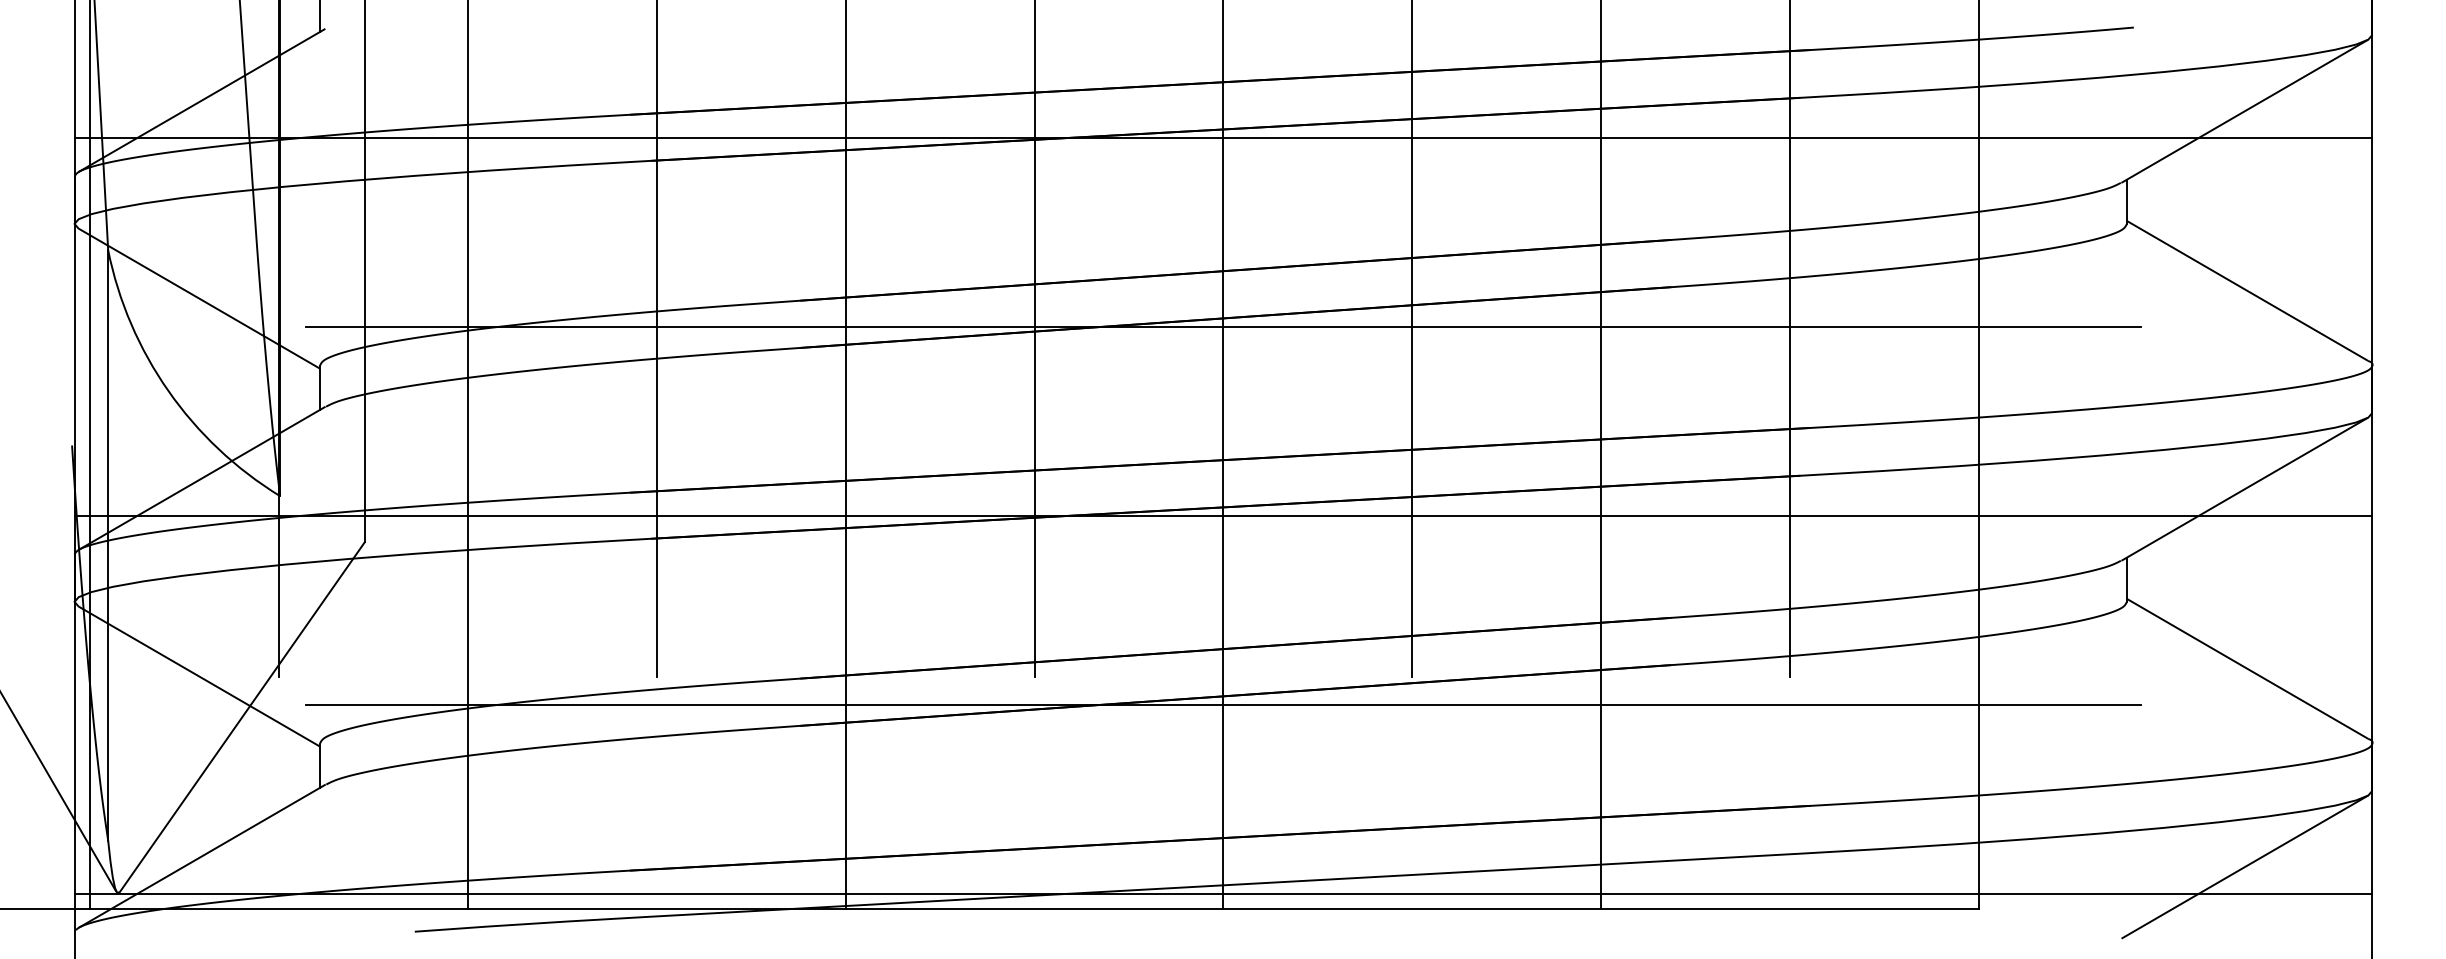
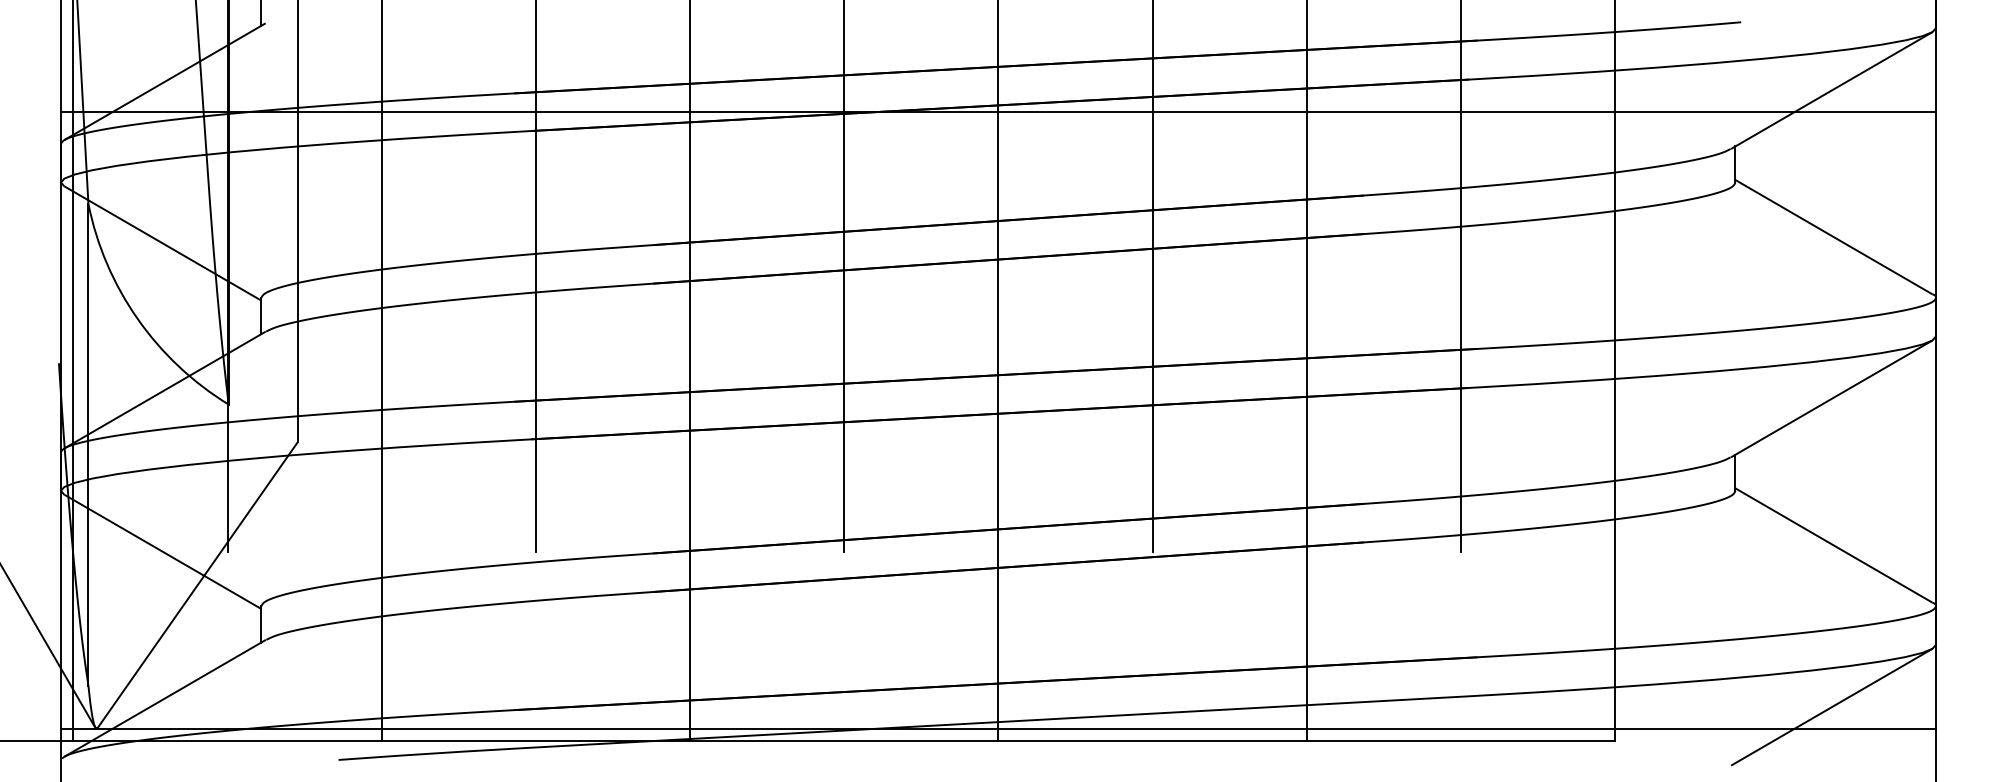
line: (1223, 326) -> (998, 266), removed
line: (1223, 515) -> (998, 420), removed
line: (1223, 704) -> (998, 574), removed

